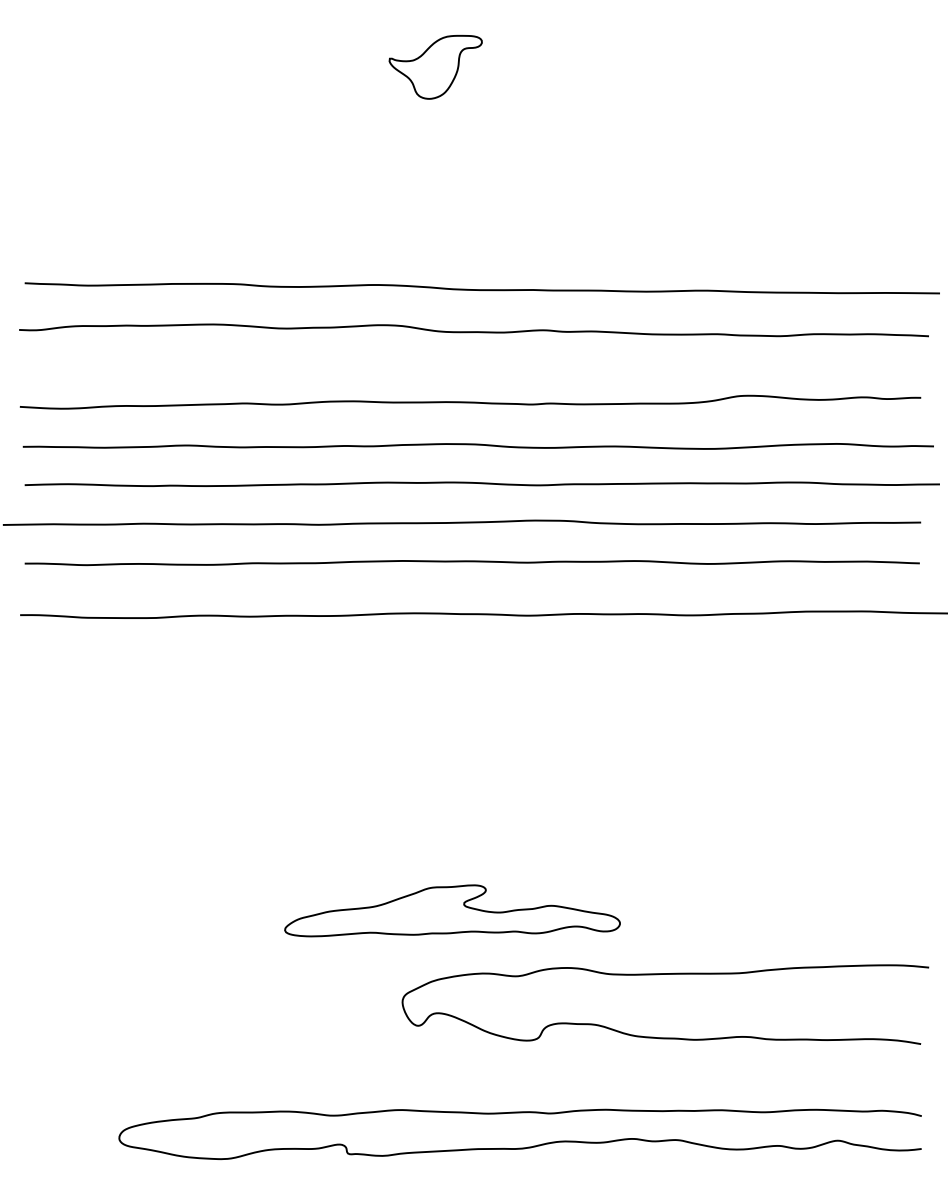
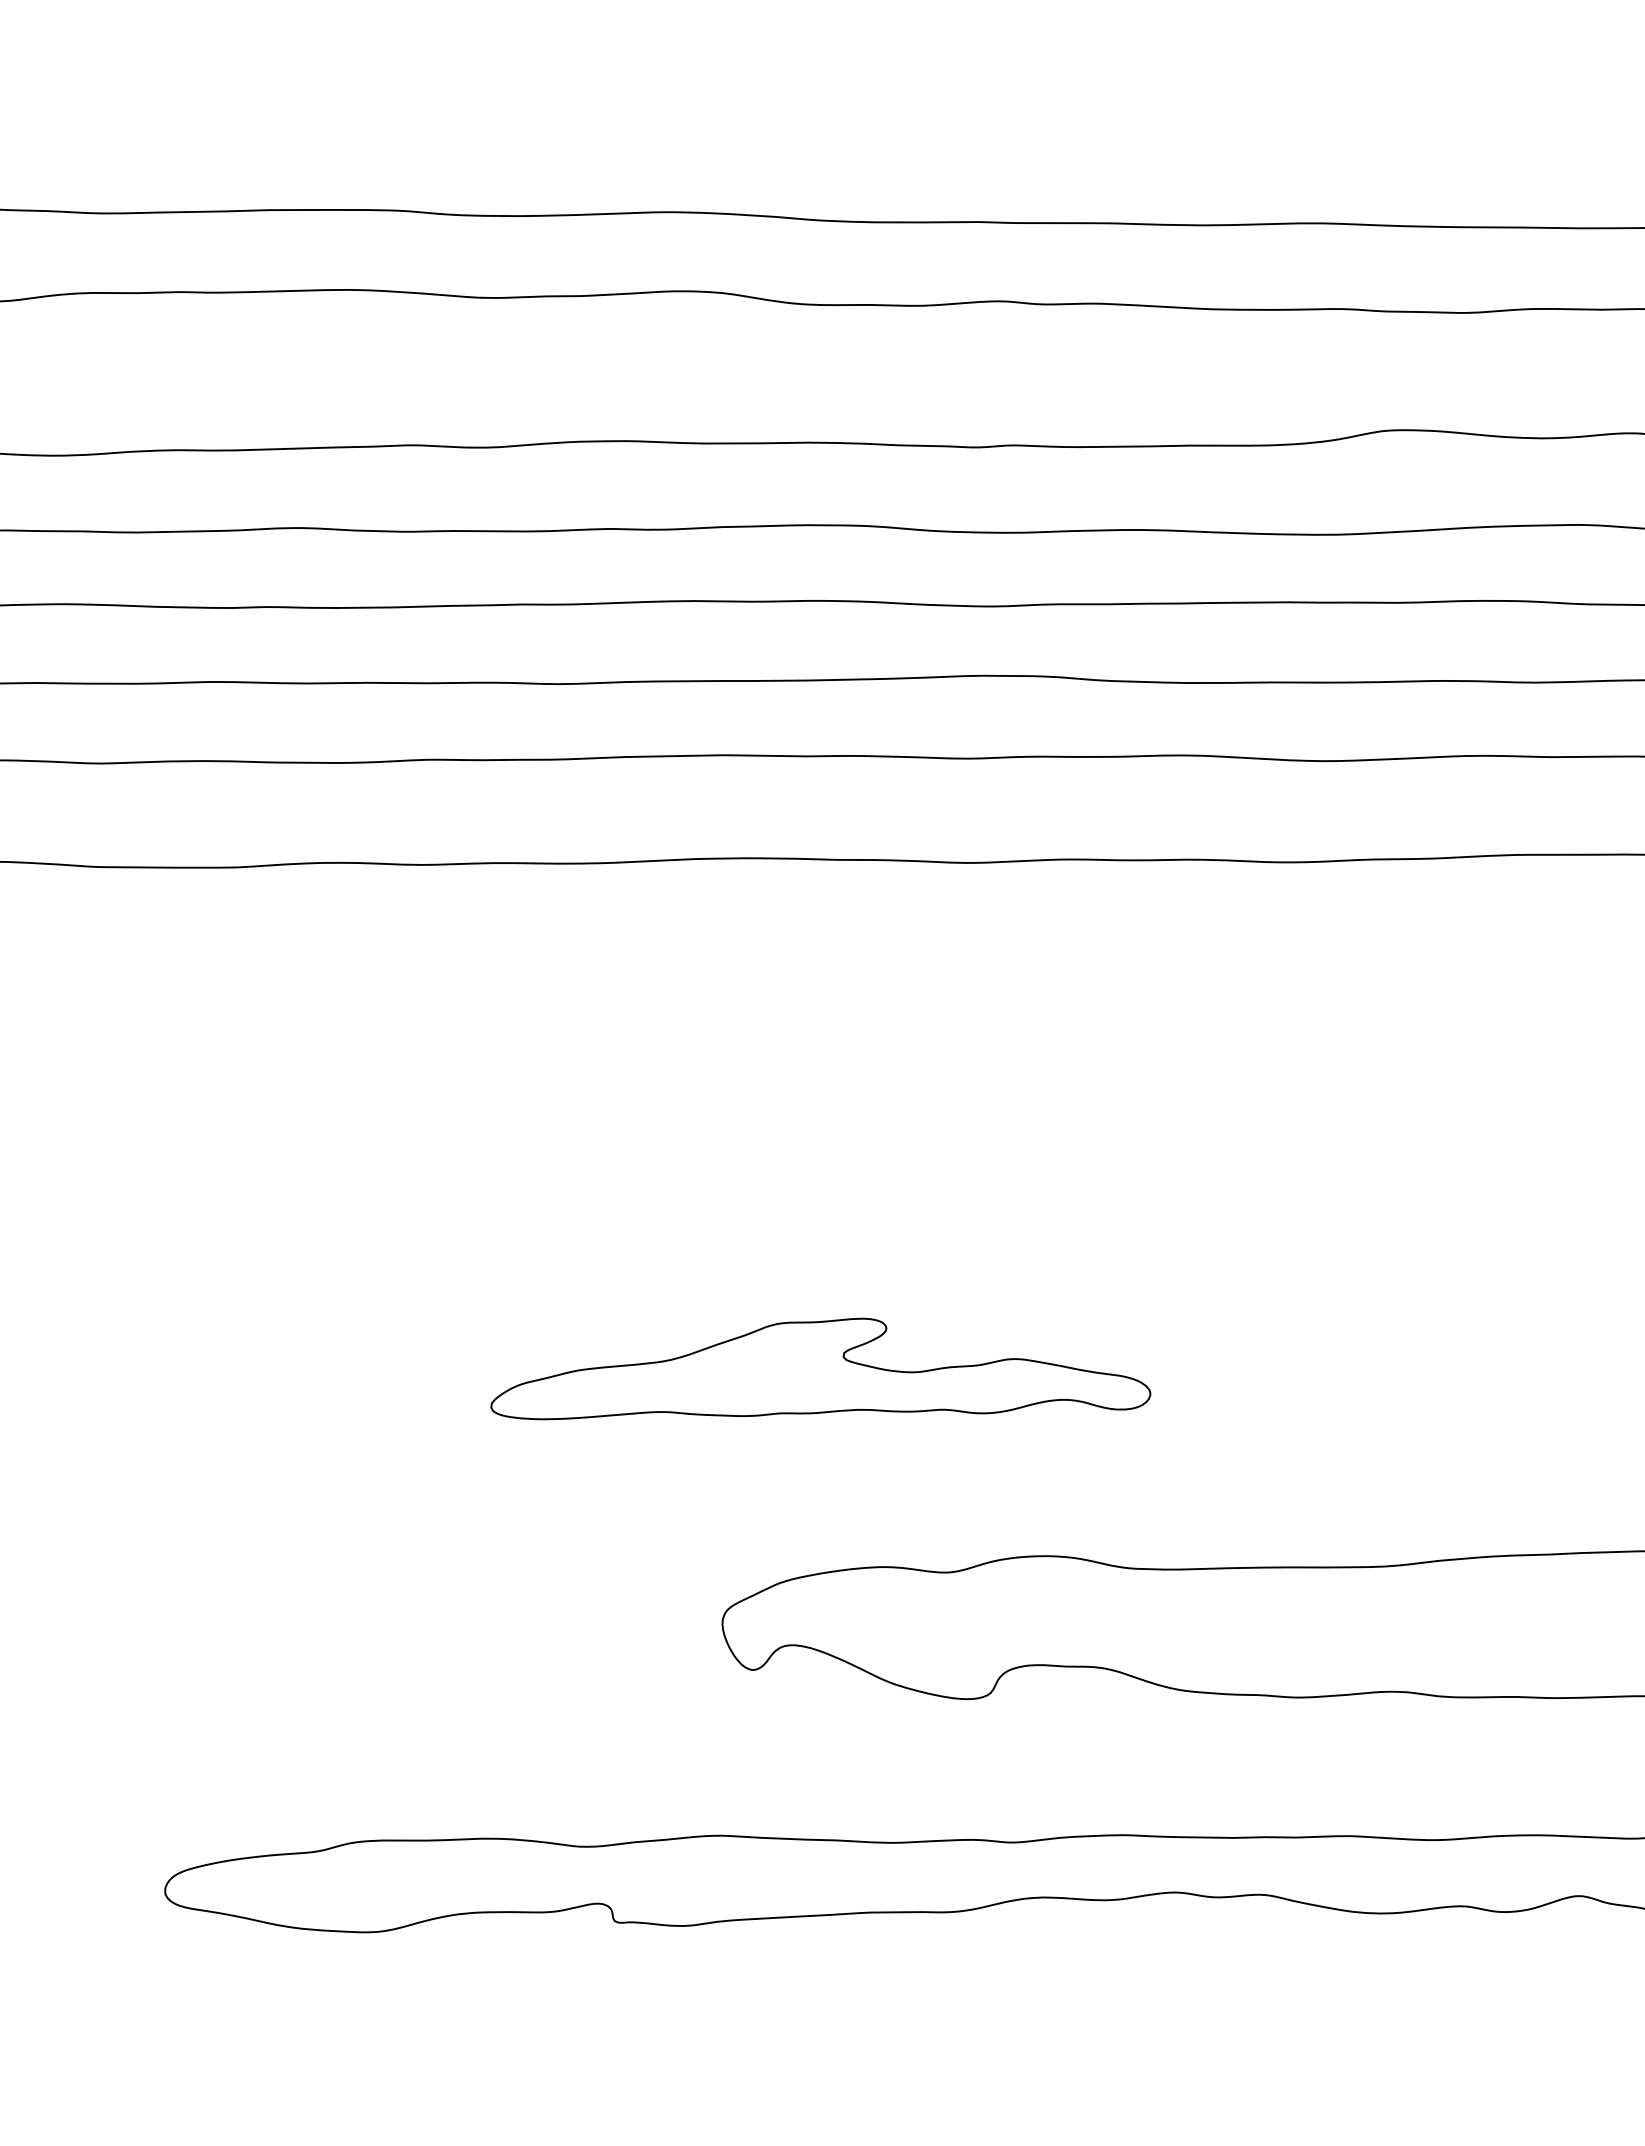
part: (452, 910) -> (820, 1368), moved

